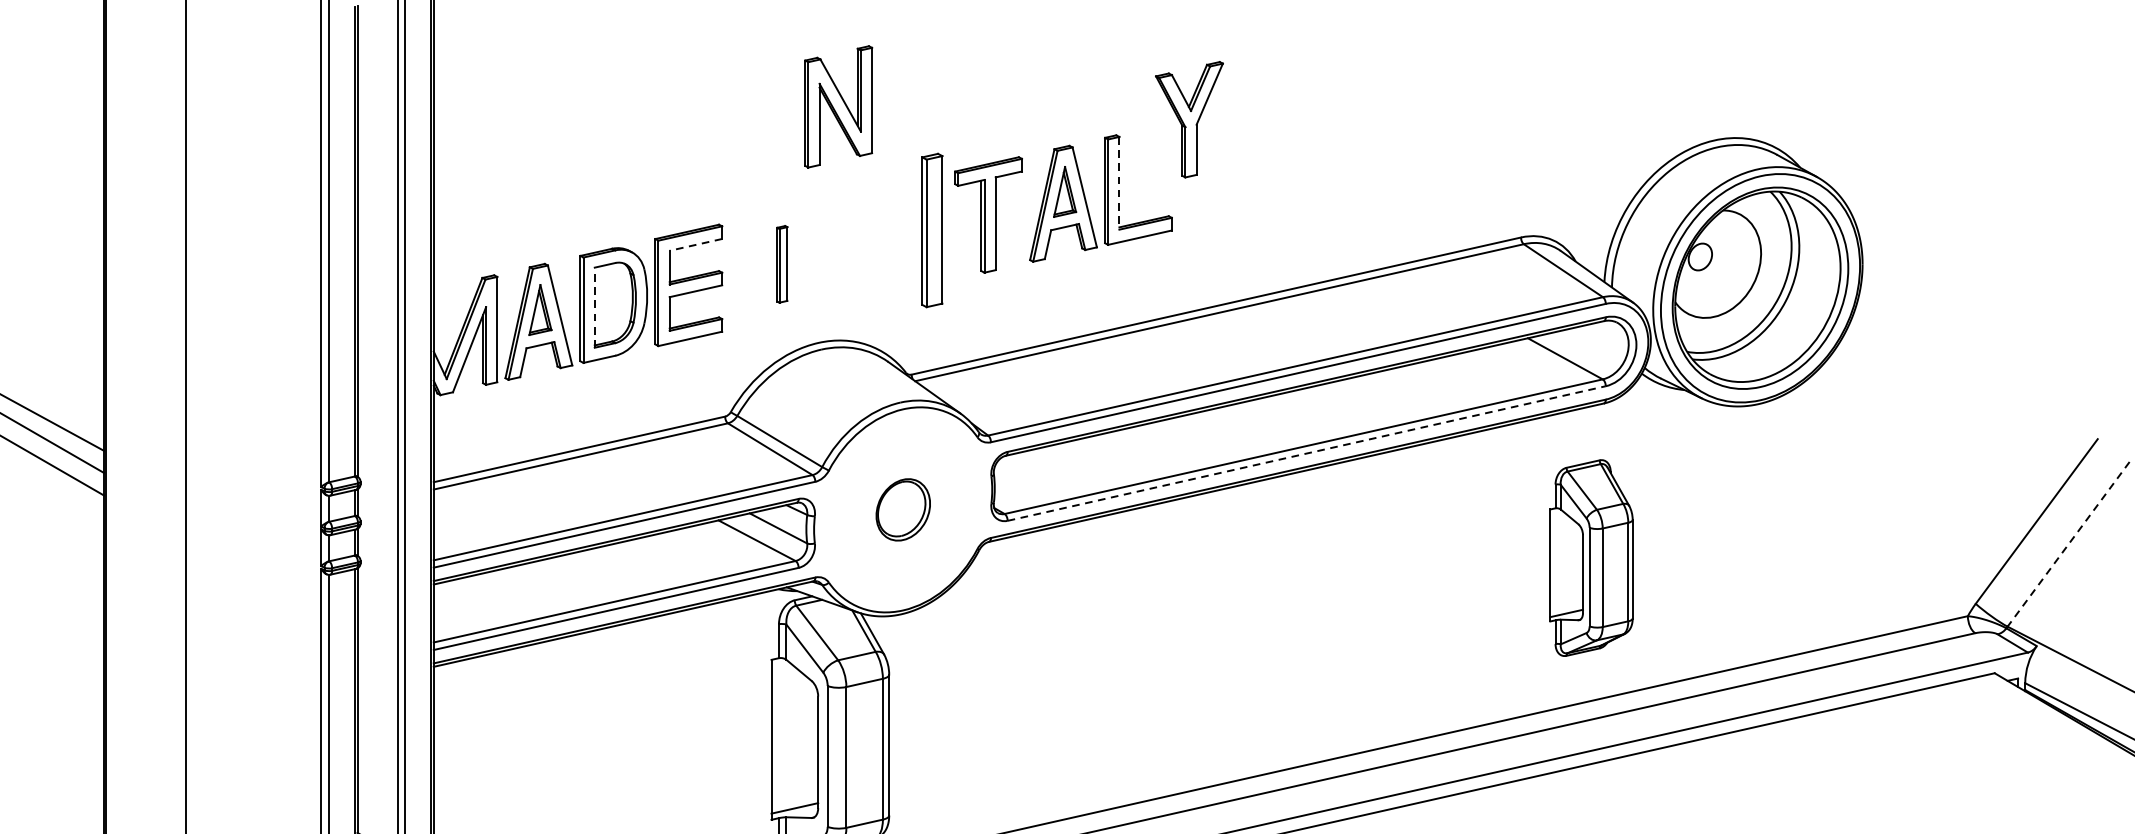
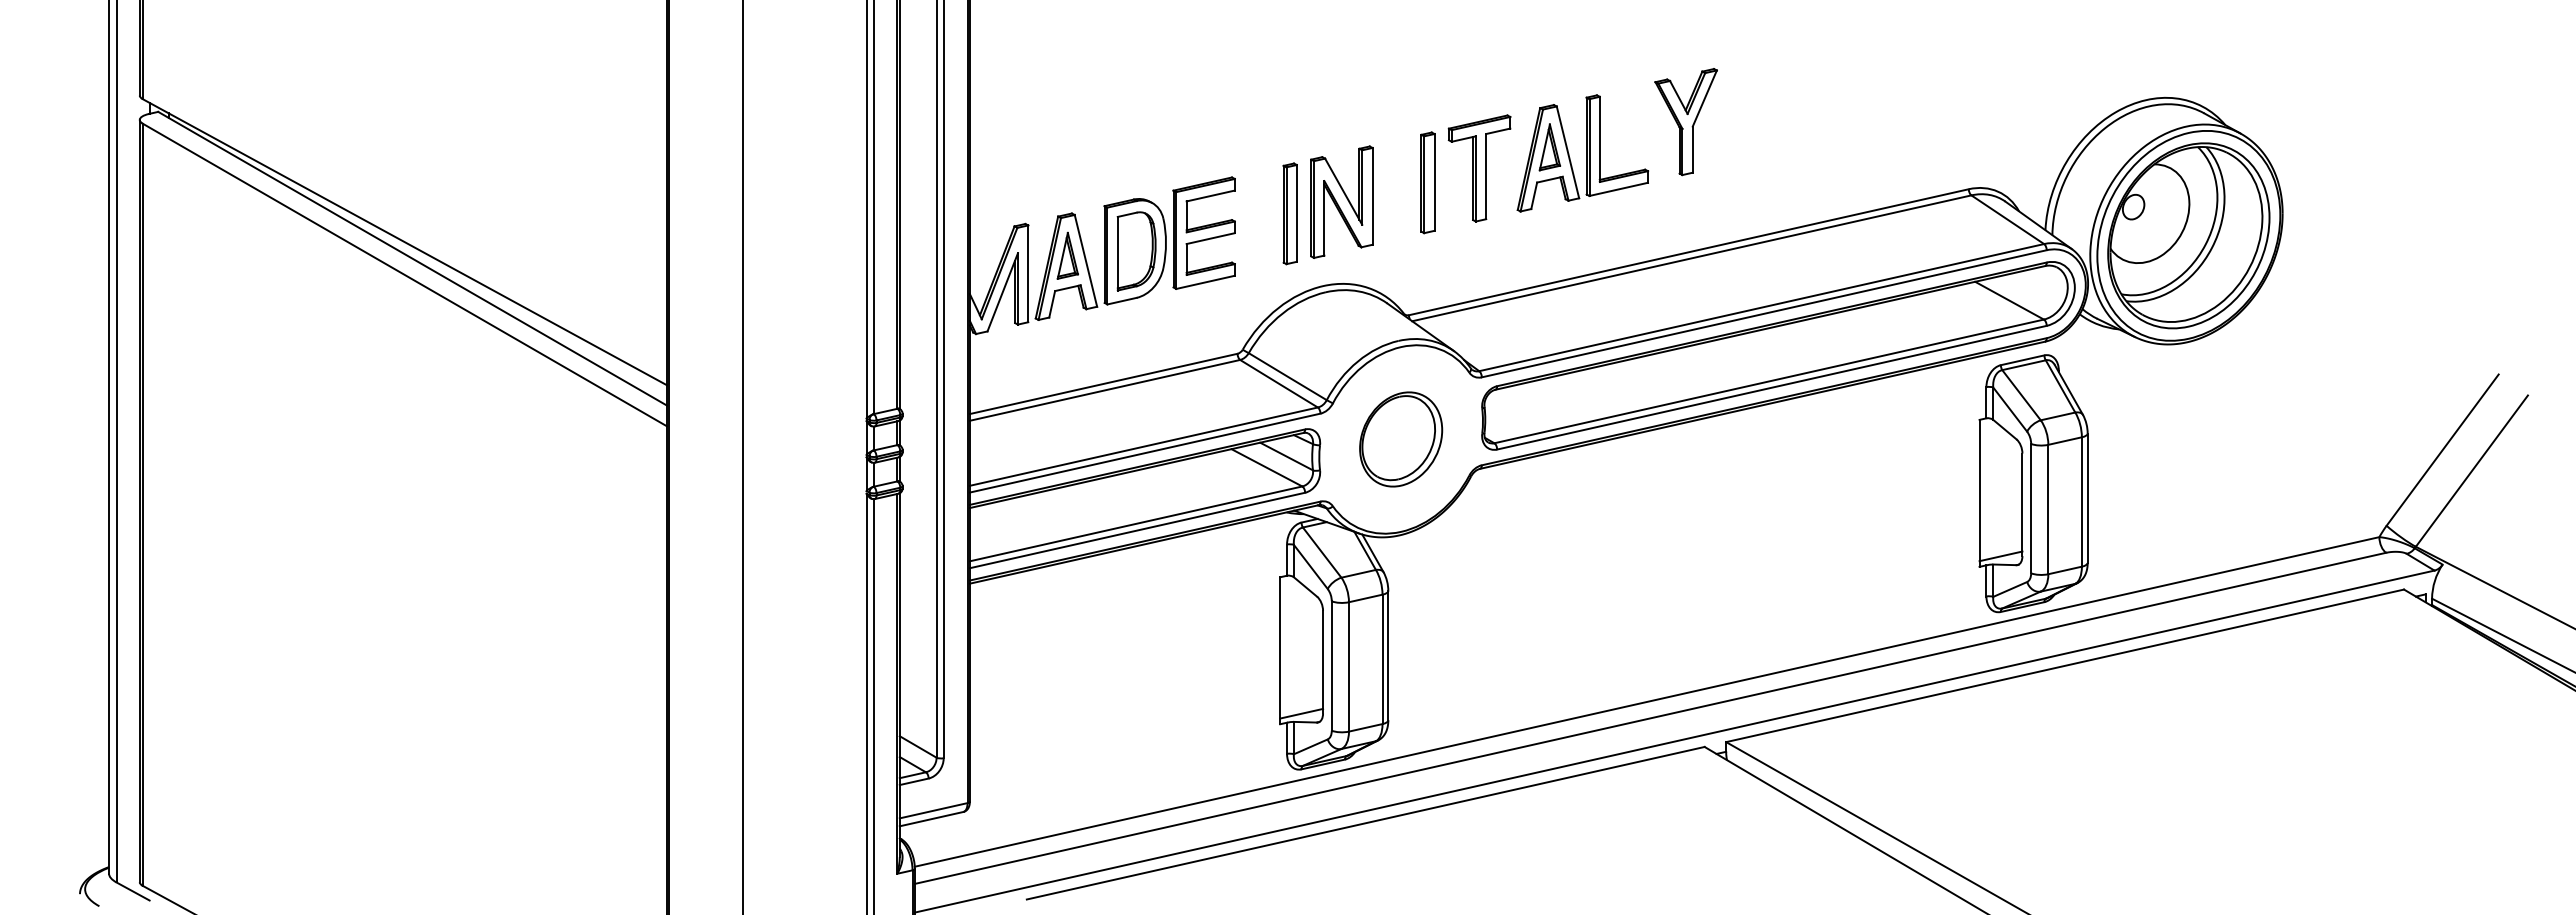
part: (838, 106) -> (1341, 201), moved
part: (1188, 120) -> (1685, 122), moved
line: (1119, 183) -> (1599, 139), dashed -> solid
part: (931, 230) -> (1427, 182), size x0.71
line: (695, 245) -> (1210, 196), dashed -> solid
part: (781, 263) -> (1289, 213), size x1.43
line: (594, 307) -> (1117, 253), dashed -> solid
line: (1306, 453) -> (1771, 387), dashed -> solid
part: (903, 509) -> (1401, 439), size x1.67
line: (2068, 544) -> (2471, 471), dashed -> solid
part: (1591, 557) -> (2033, 483), size x1.43

